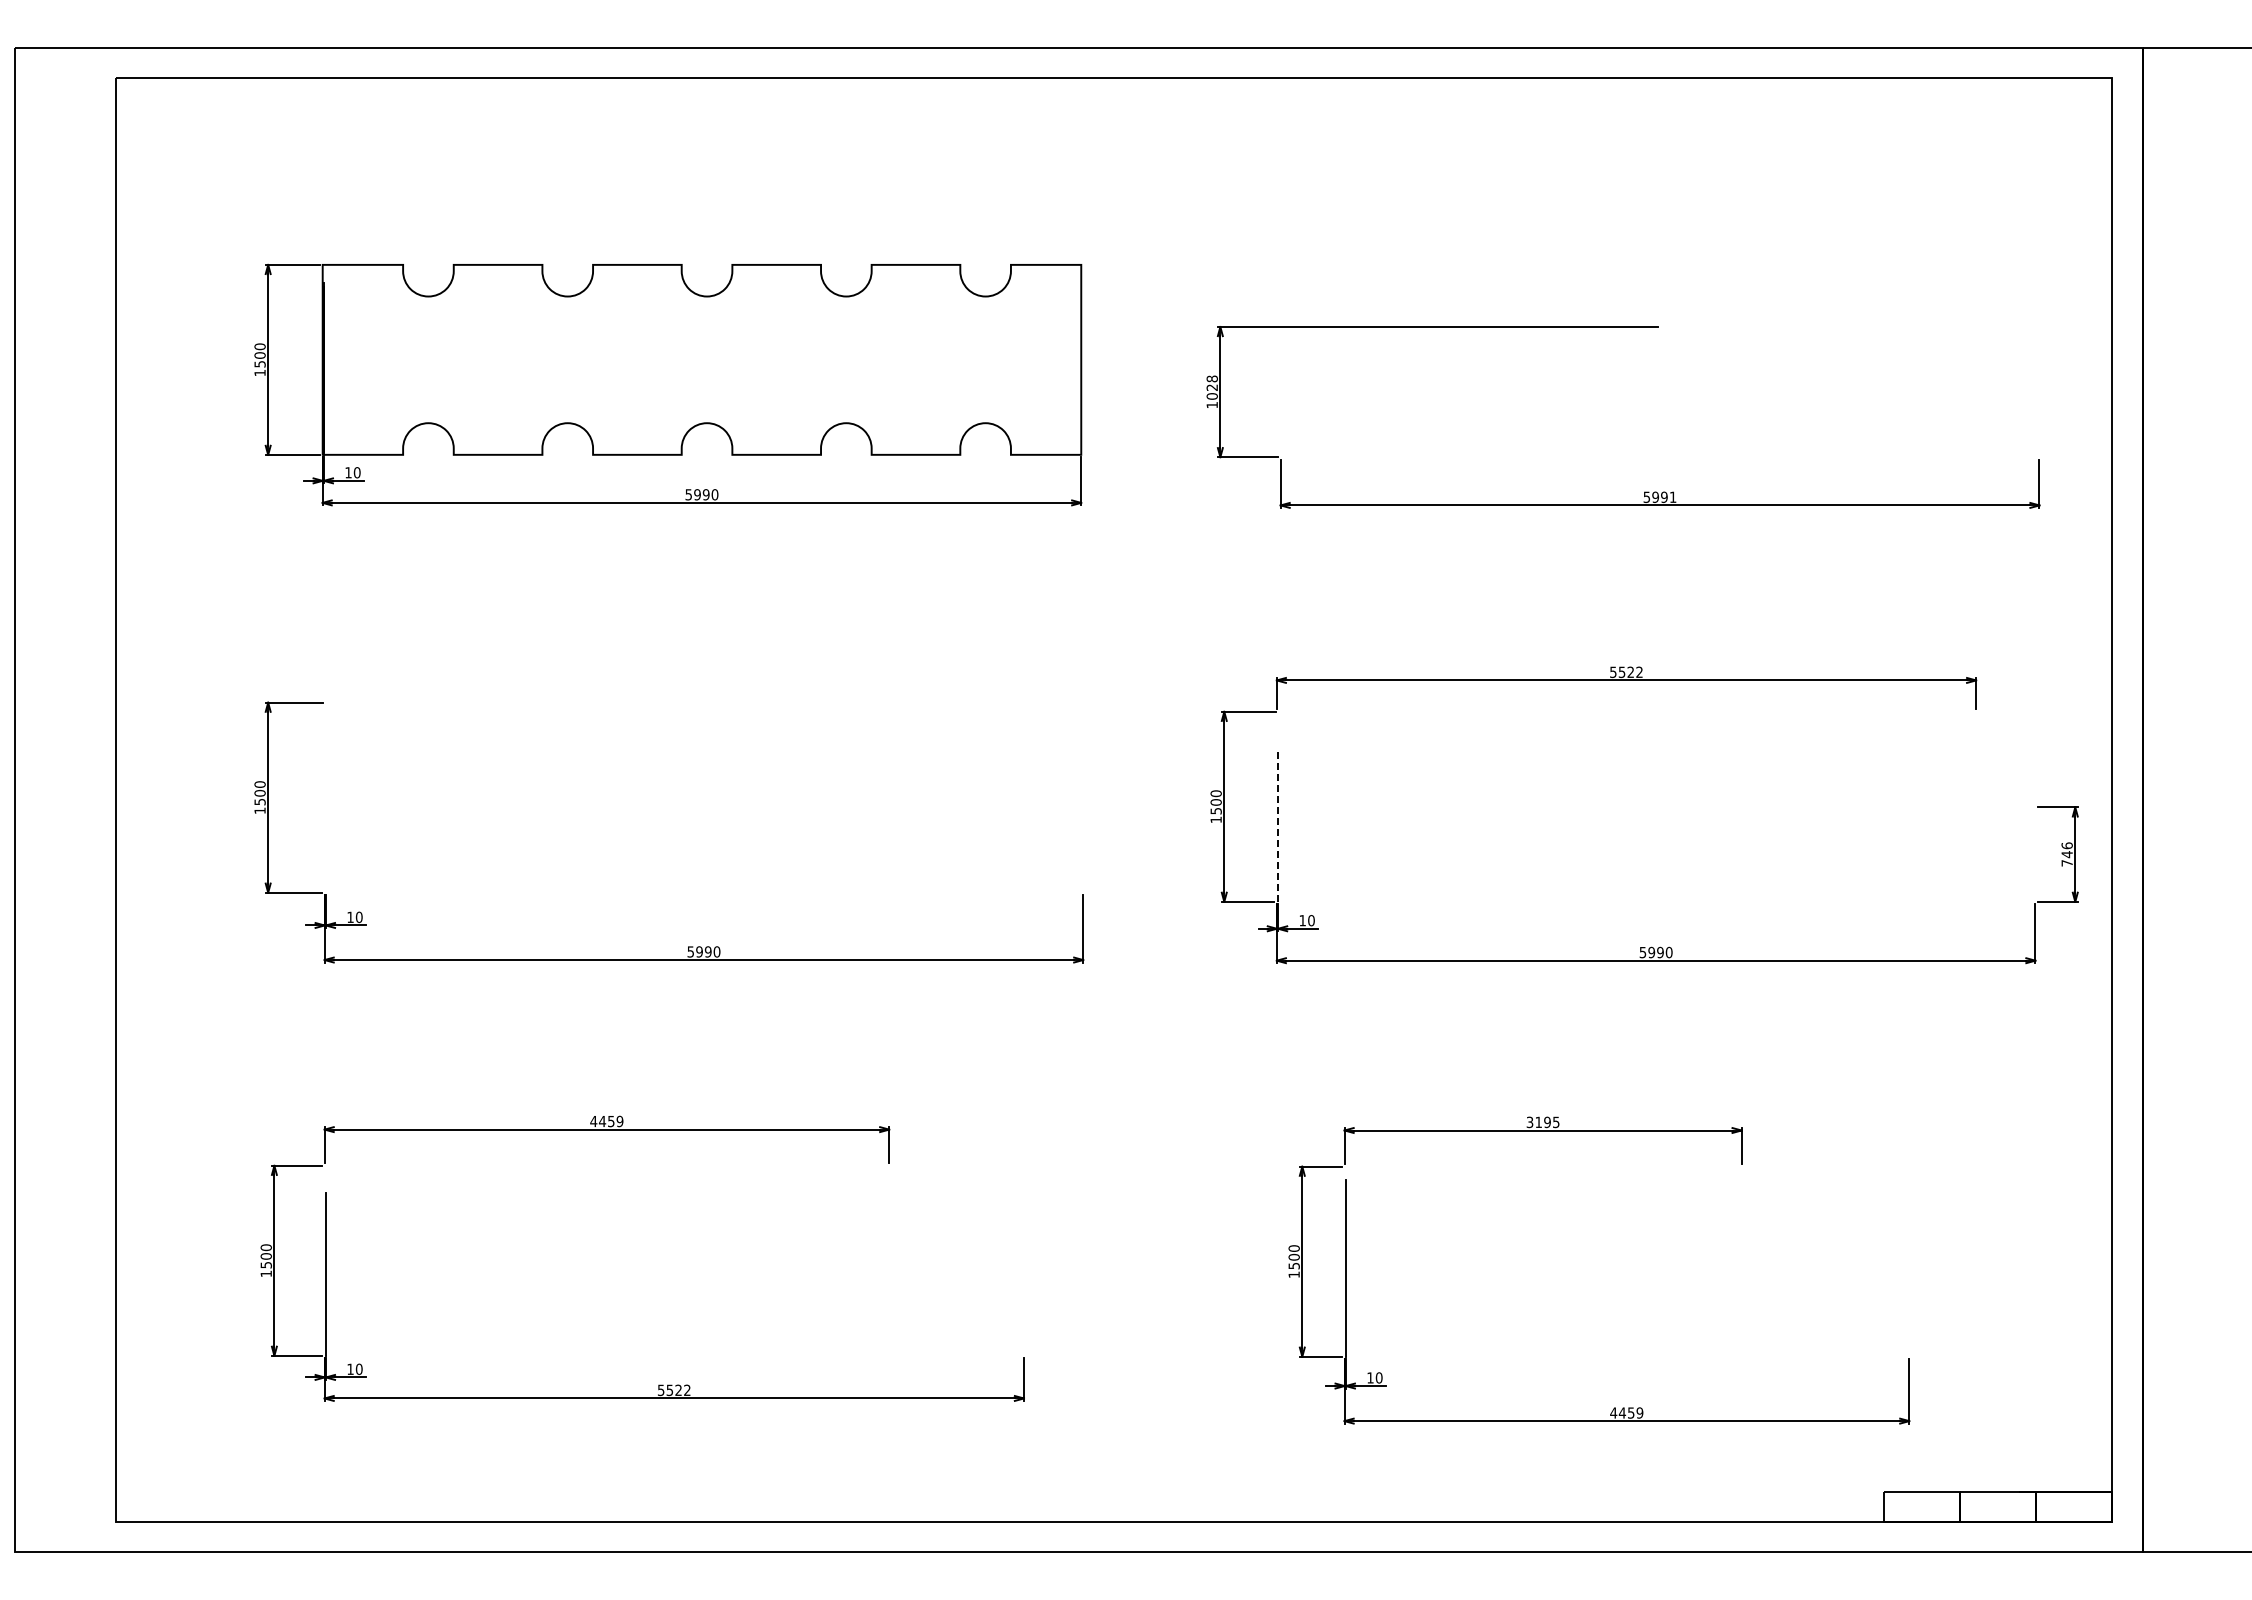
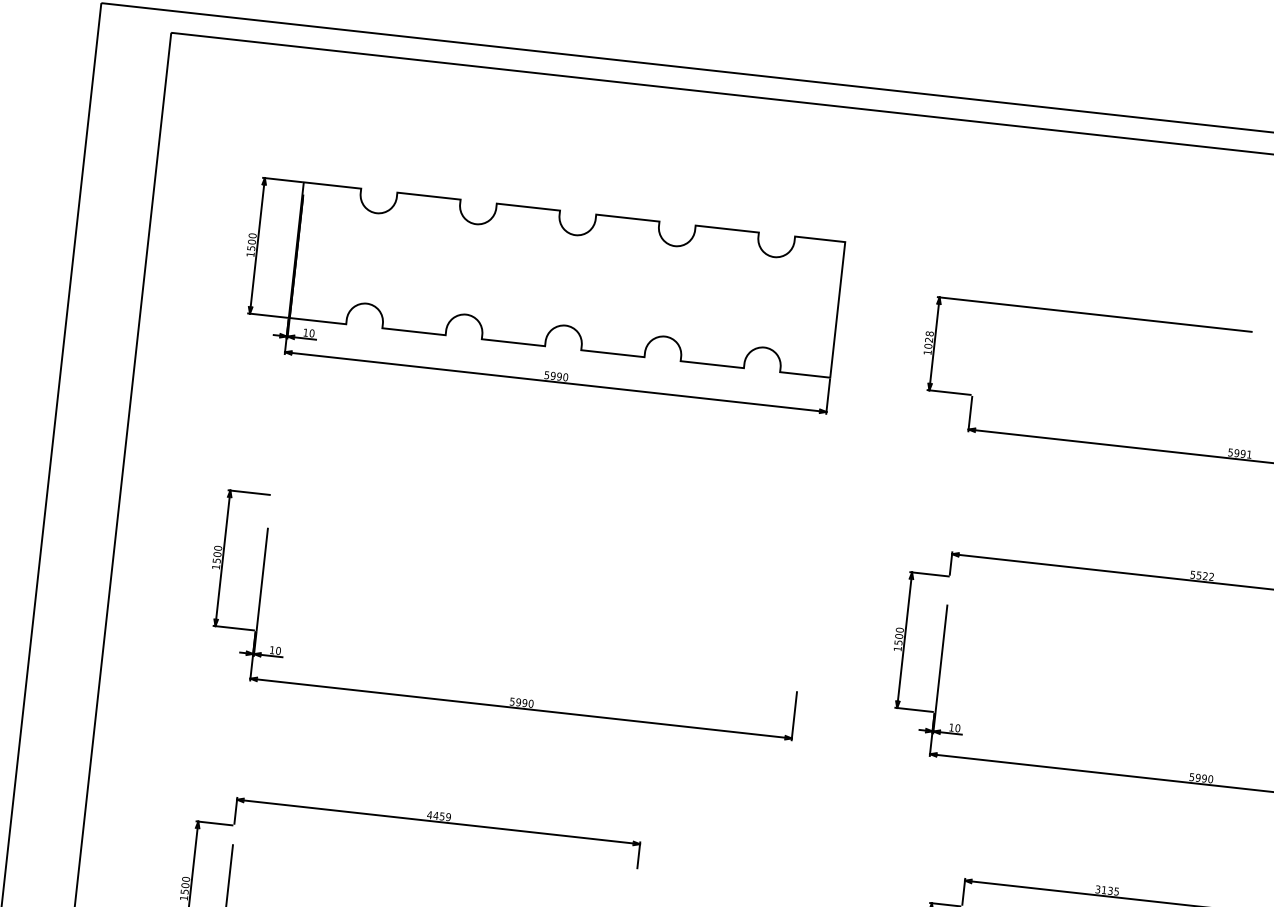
line: (325, 820) -> (262, 579), added
line: (1278, 827) -> (941, 659), dashed -> solid
text: (1547, 1121) -> (1110, 890), 3195 -> 3135

